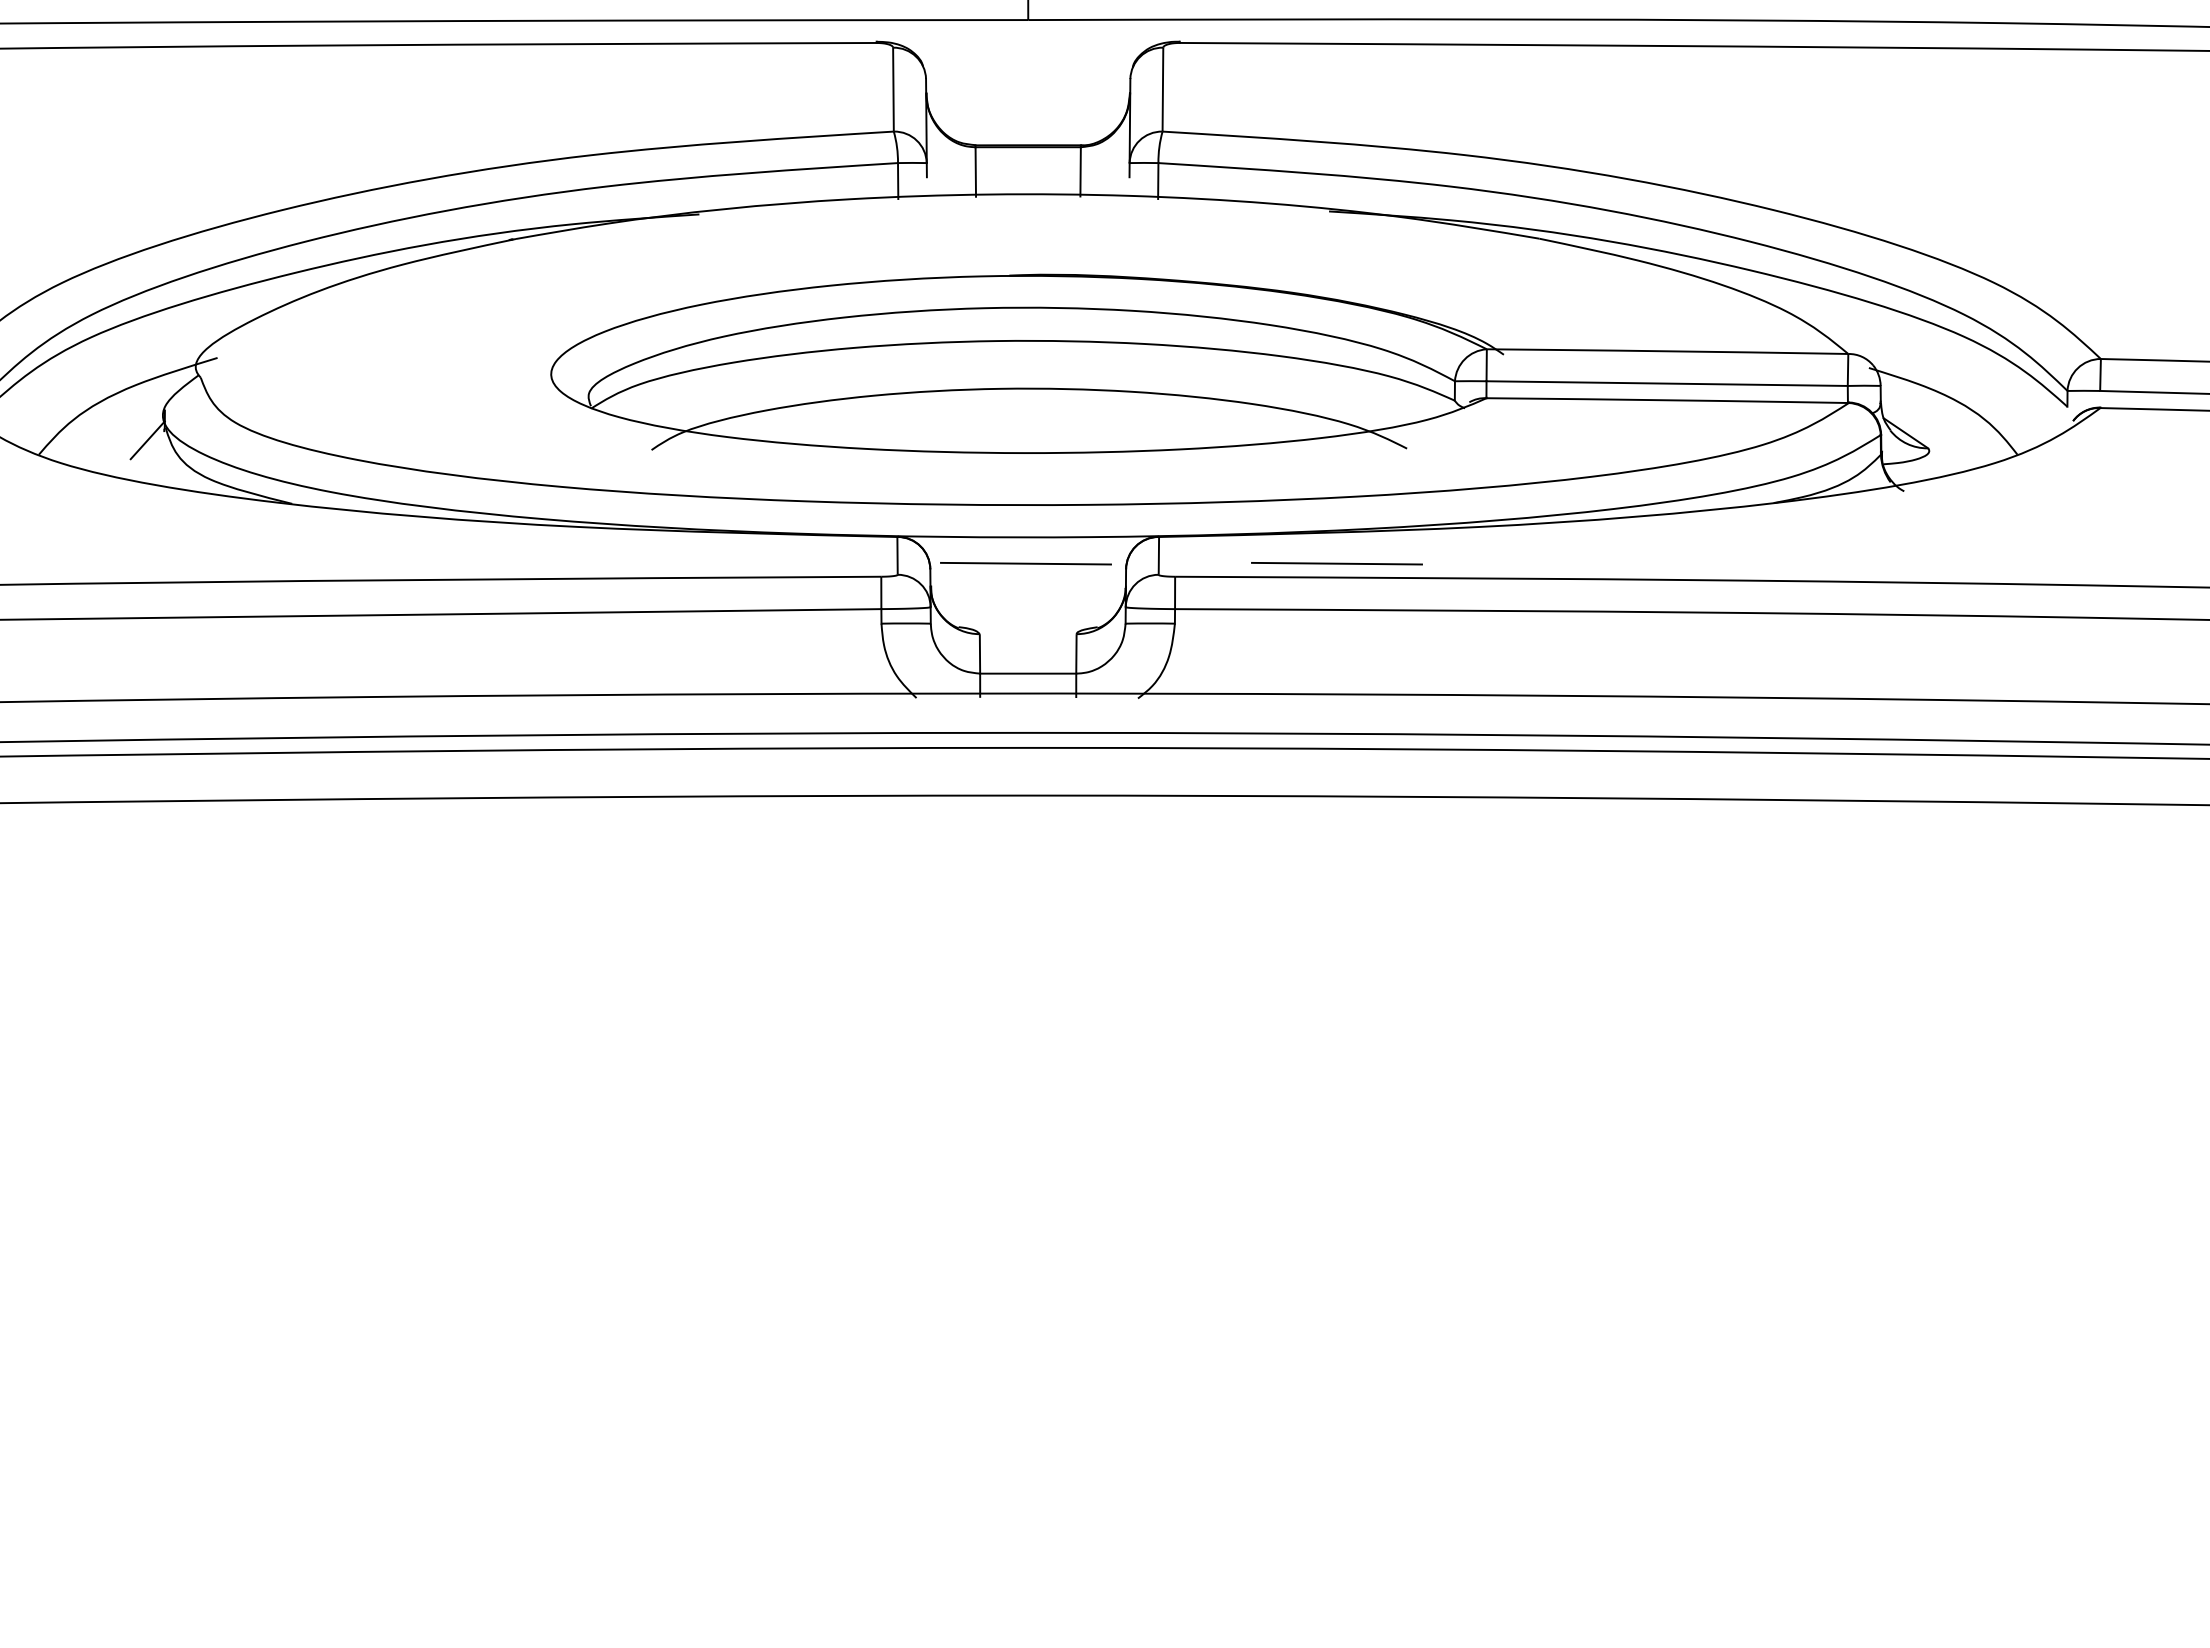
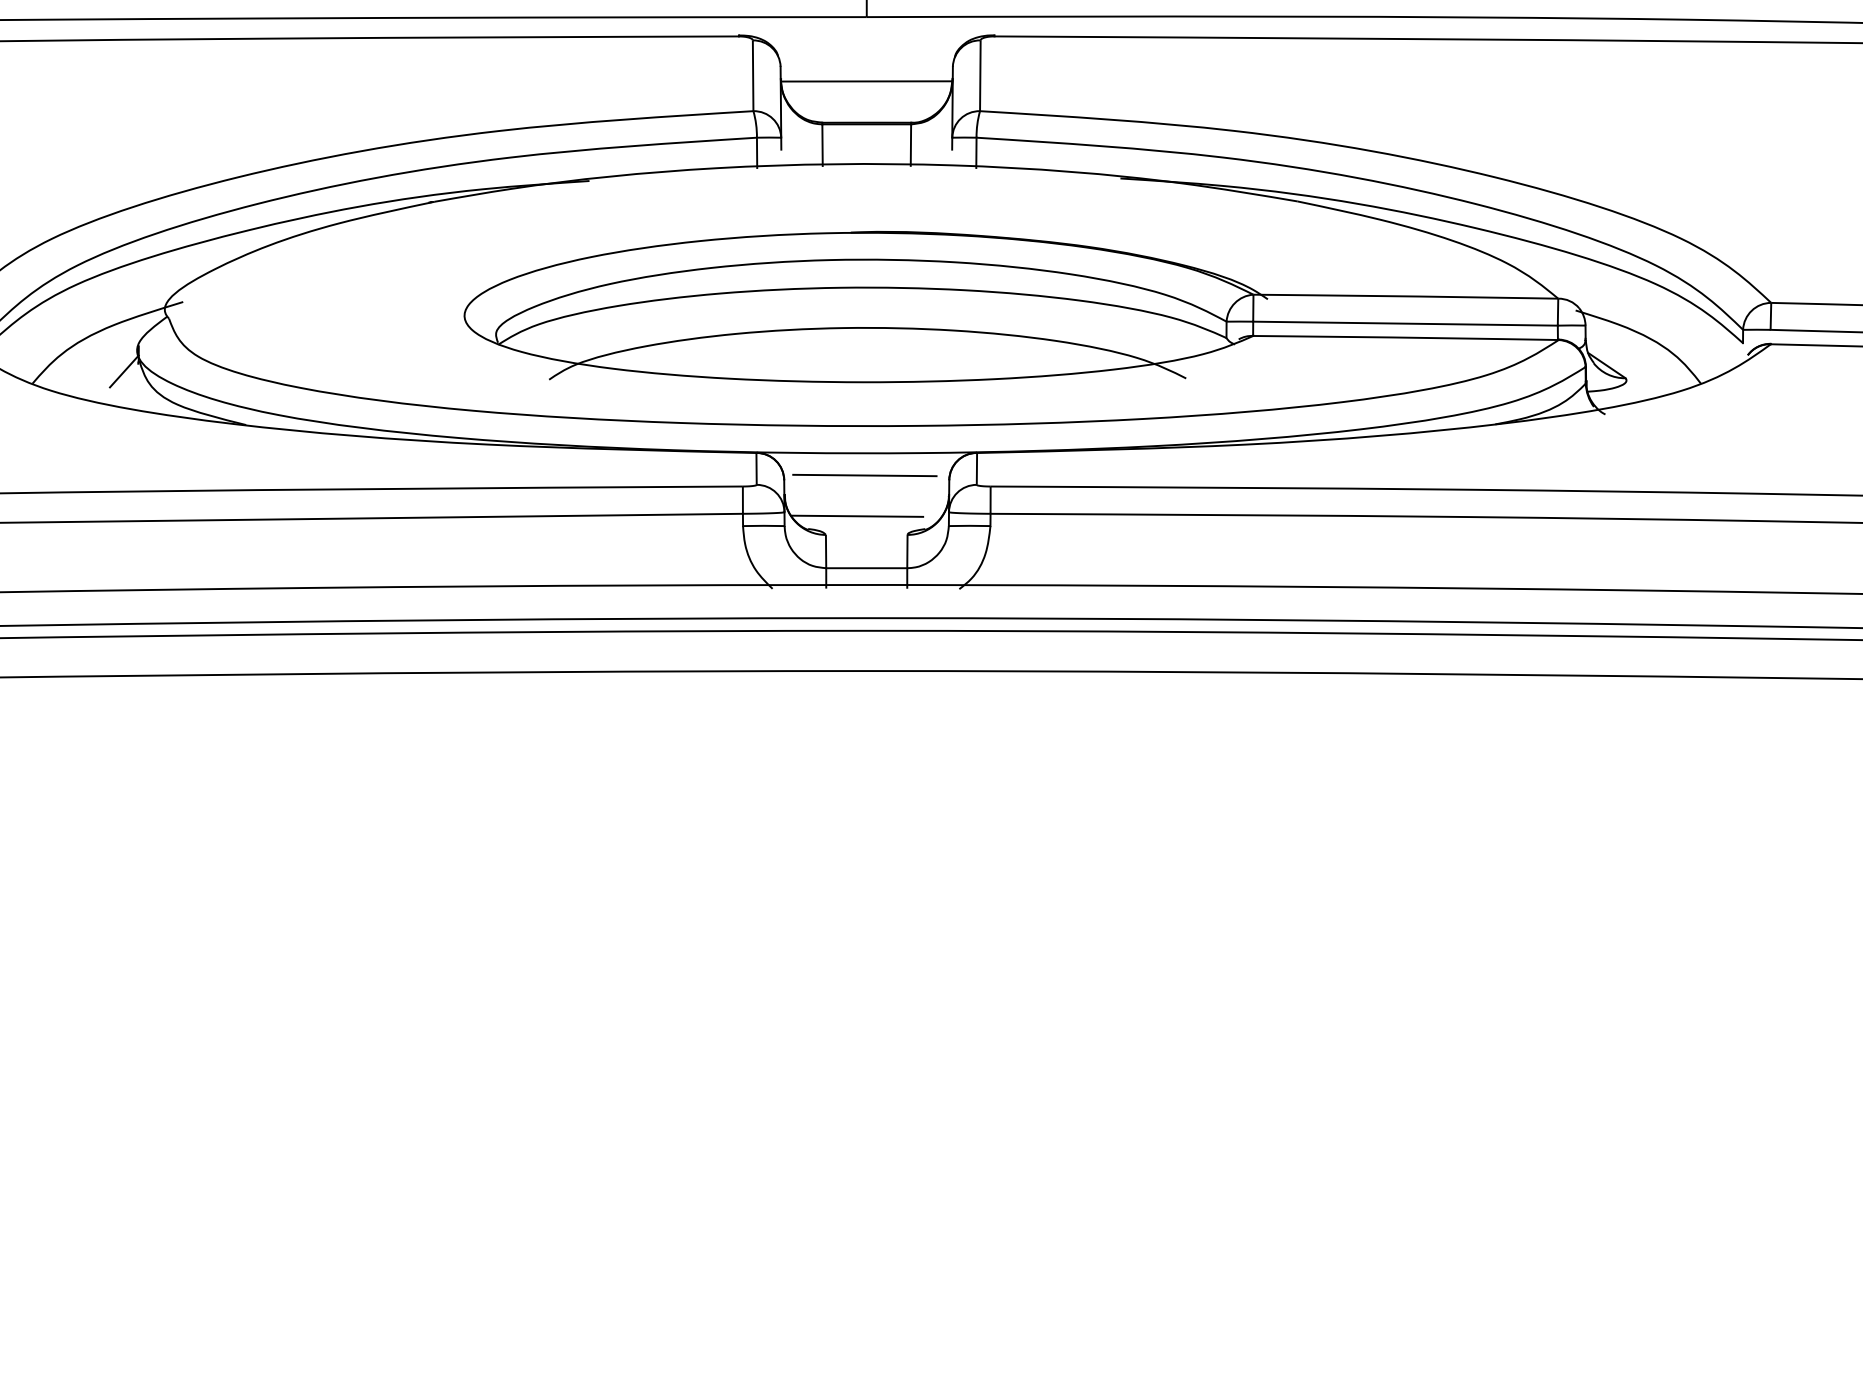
line: (1027, 96) -> (866, 81), added
line: (1336, 563) -> (1126, 475), removed
line: (1016, 611) -> (856, 515), added

